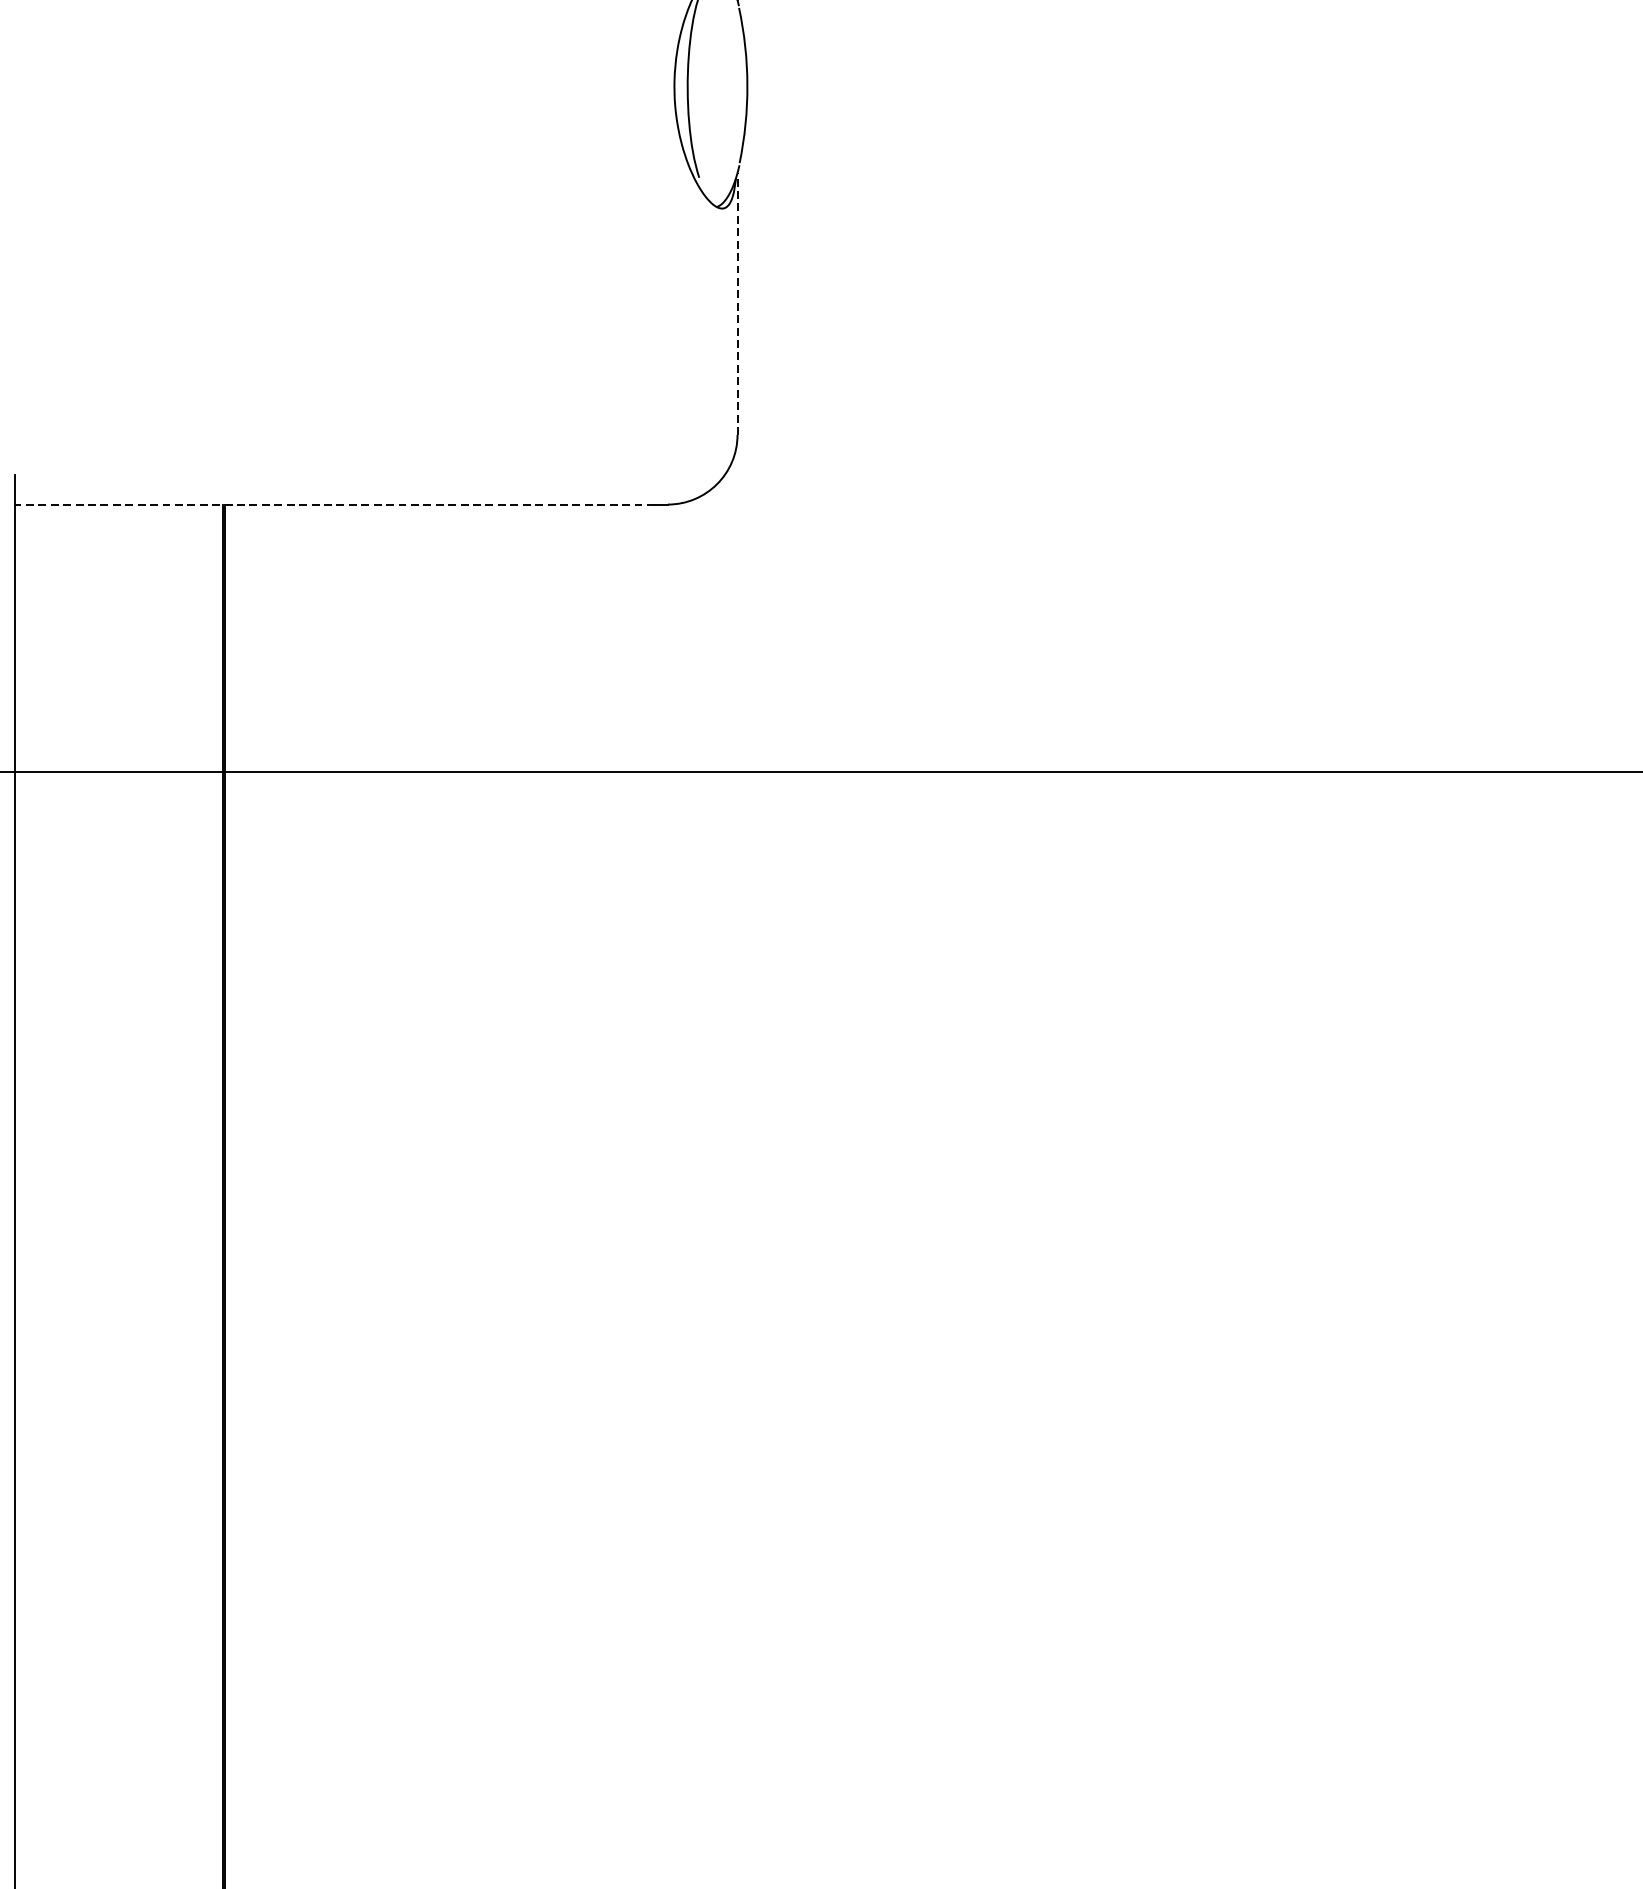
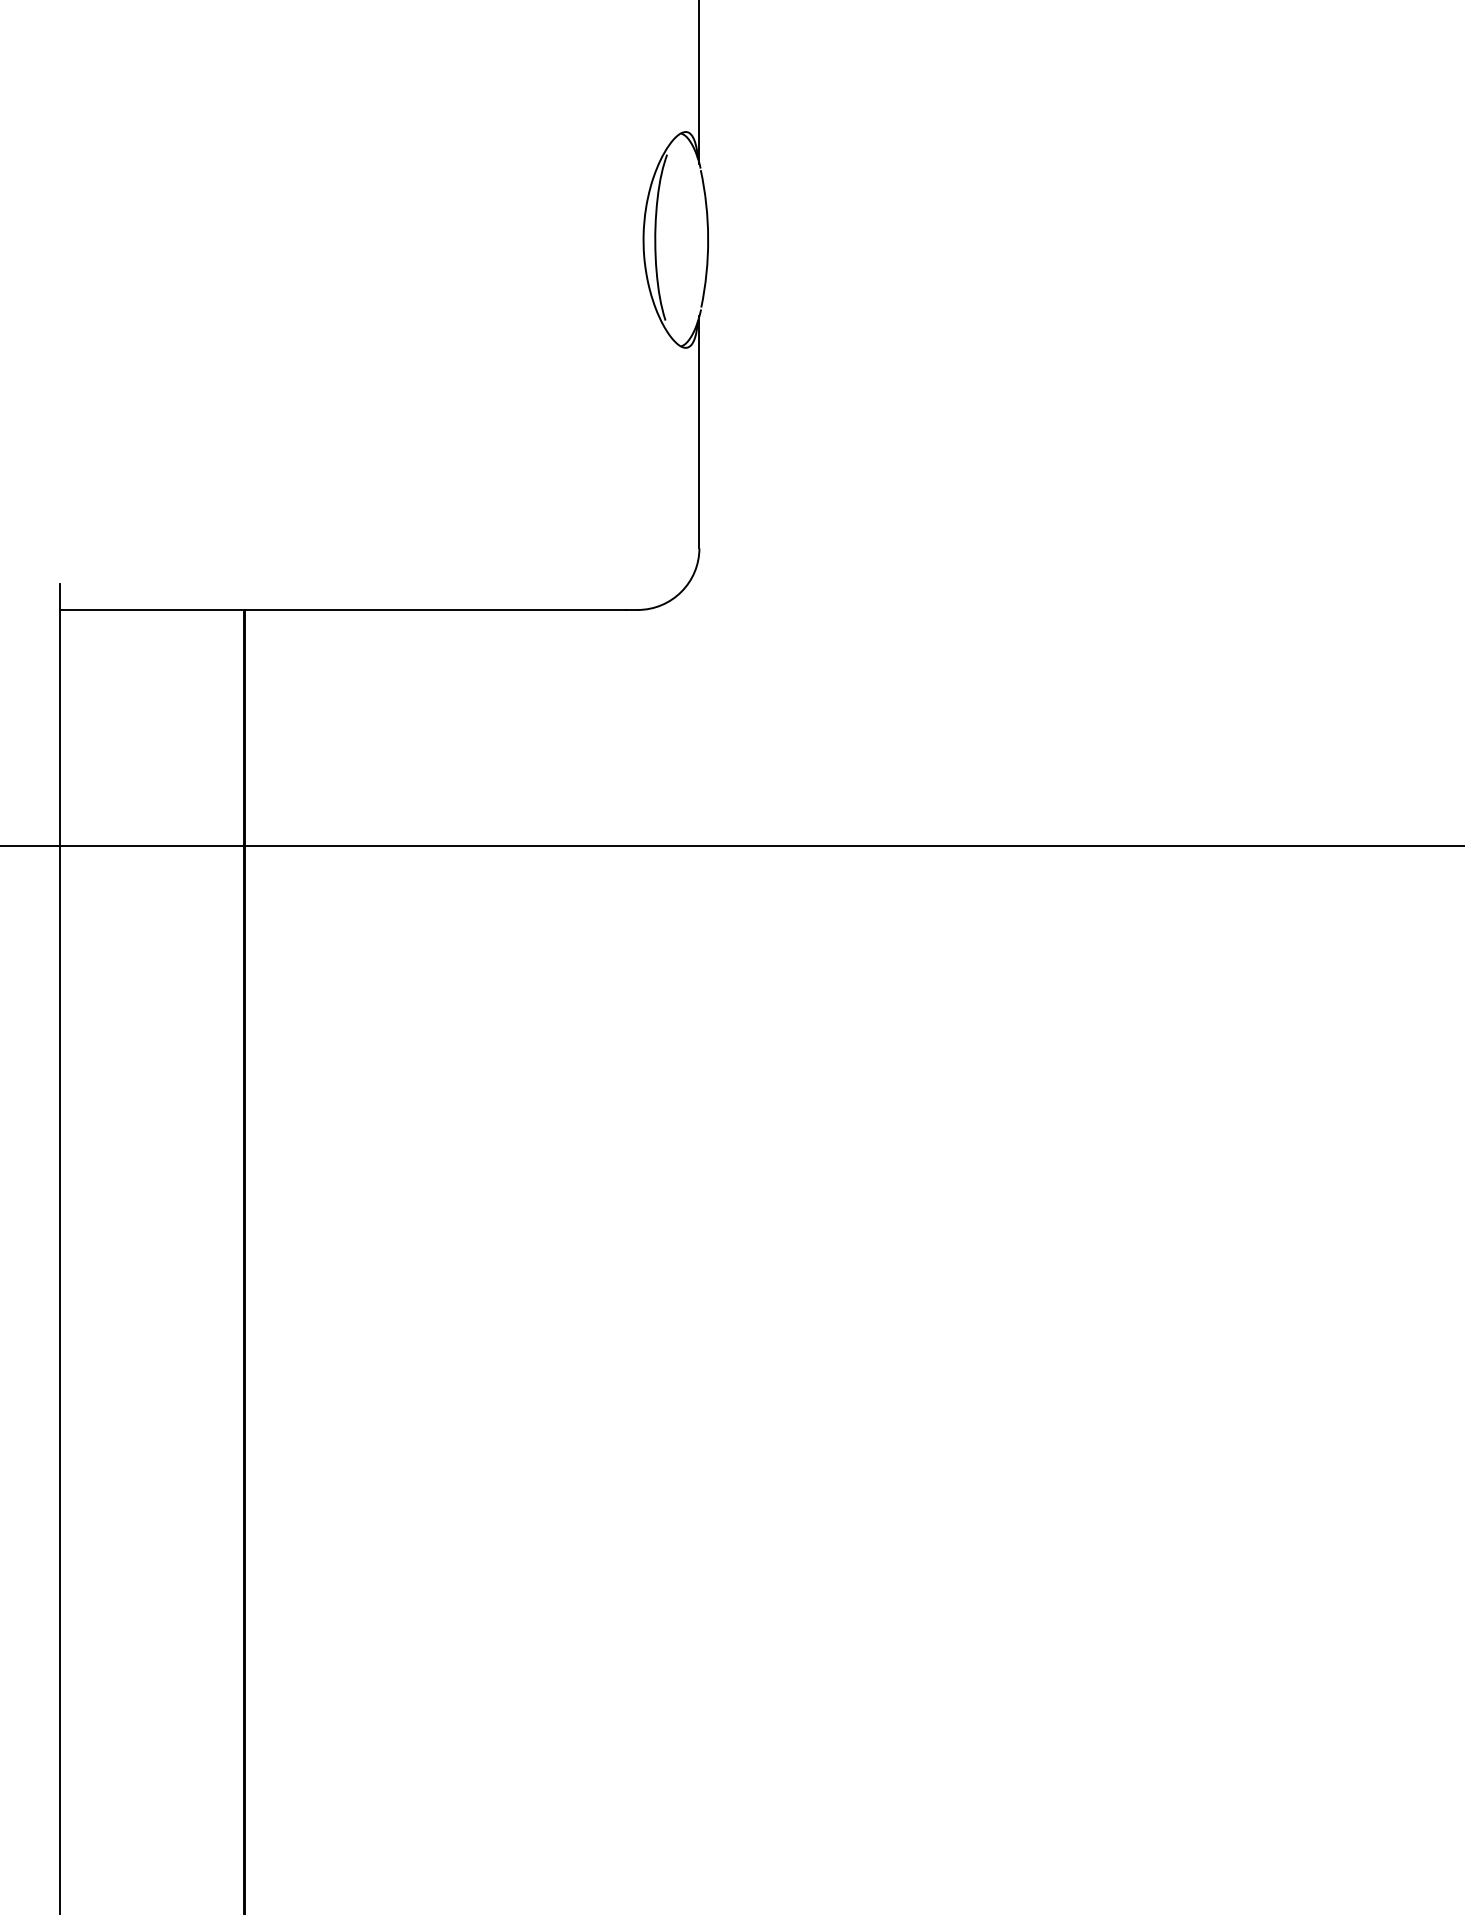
line: (737, 303) -> (699, 431), dashed -> solid
line: (334, 504) -> (342, 609), dashed -> solid

